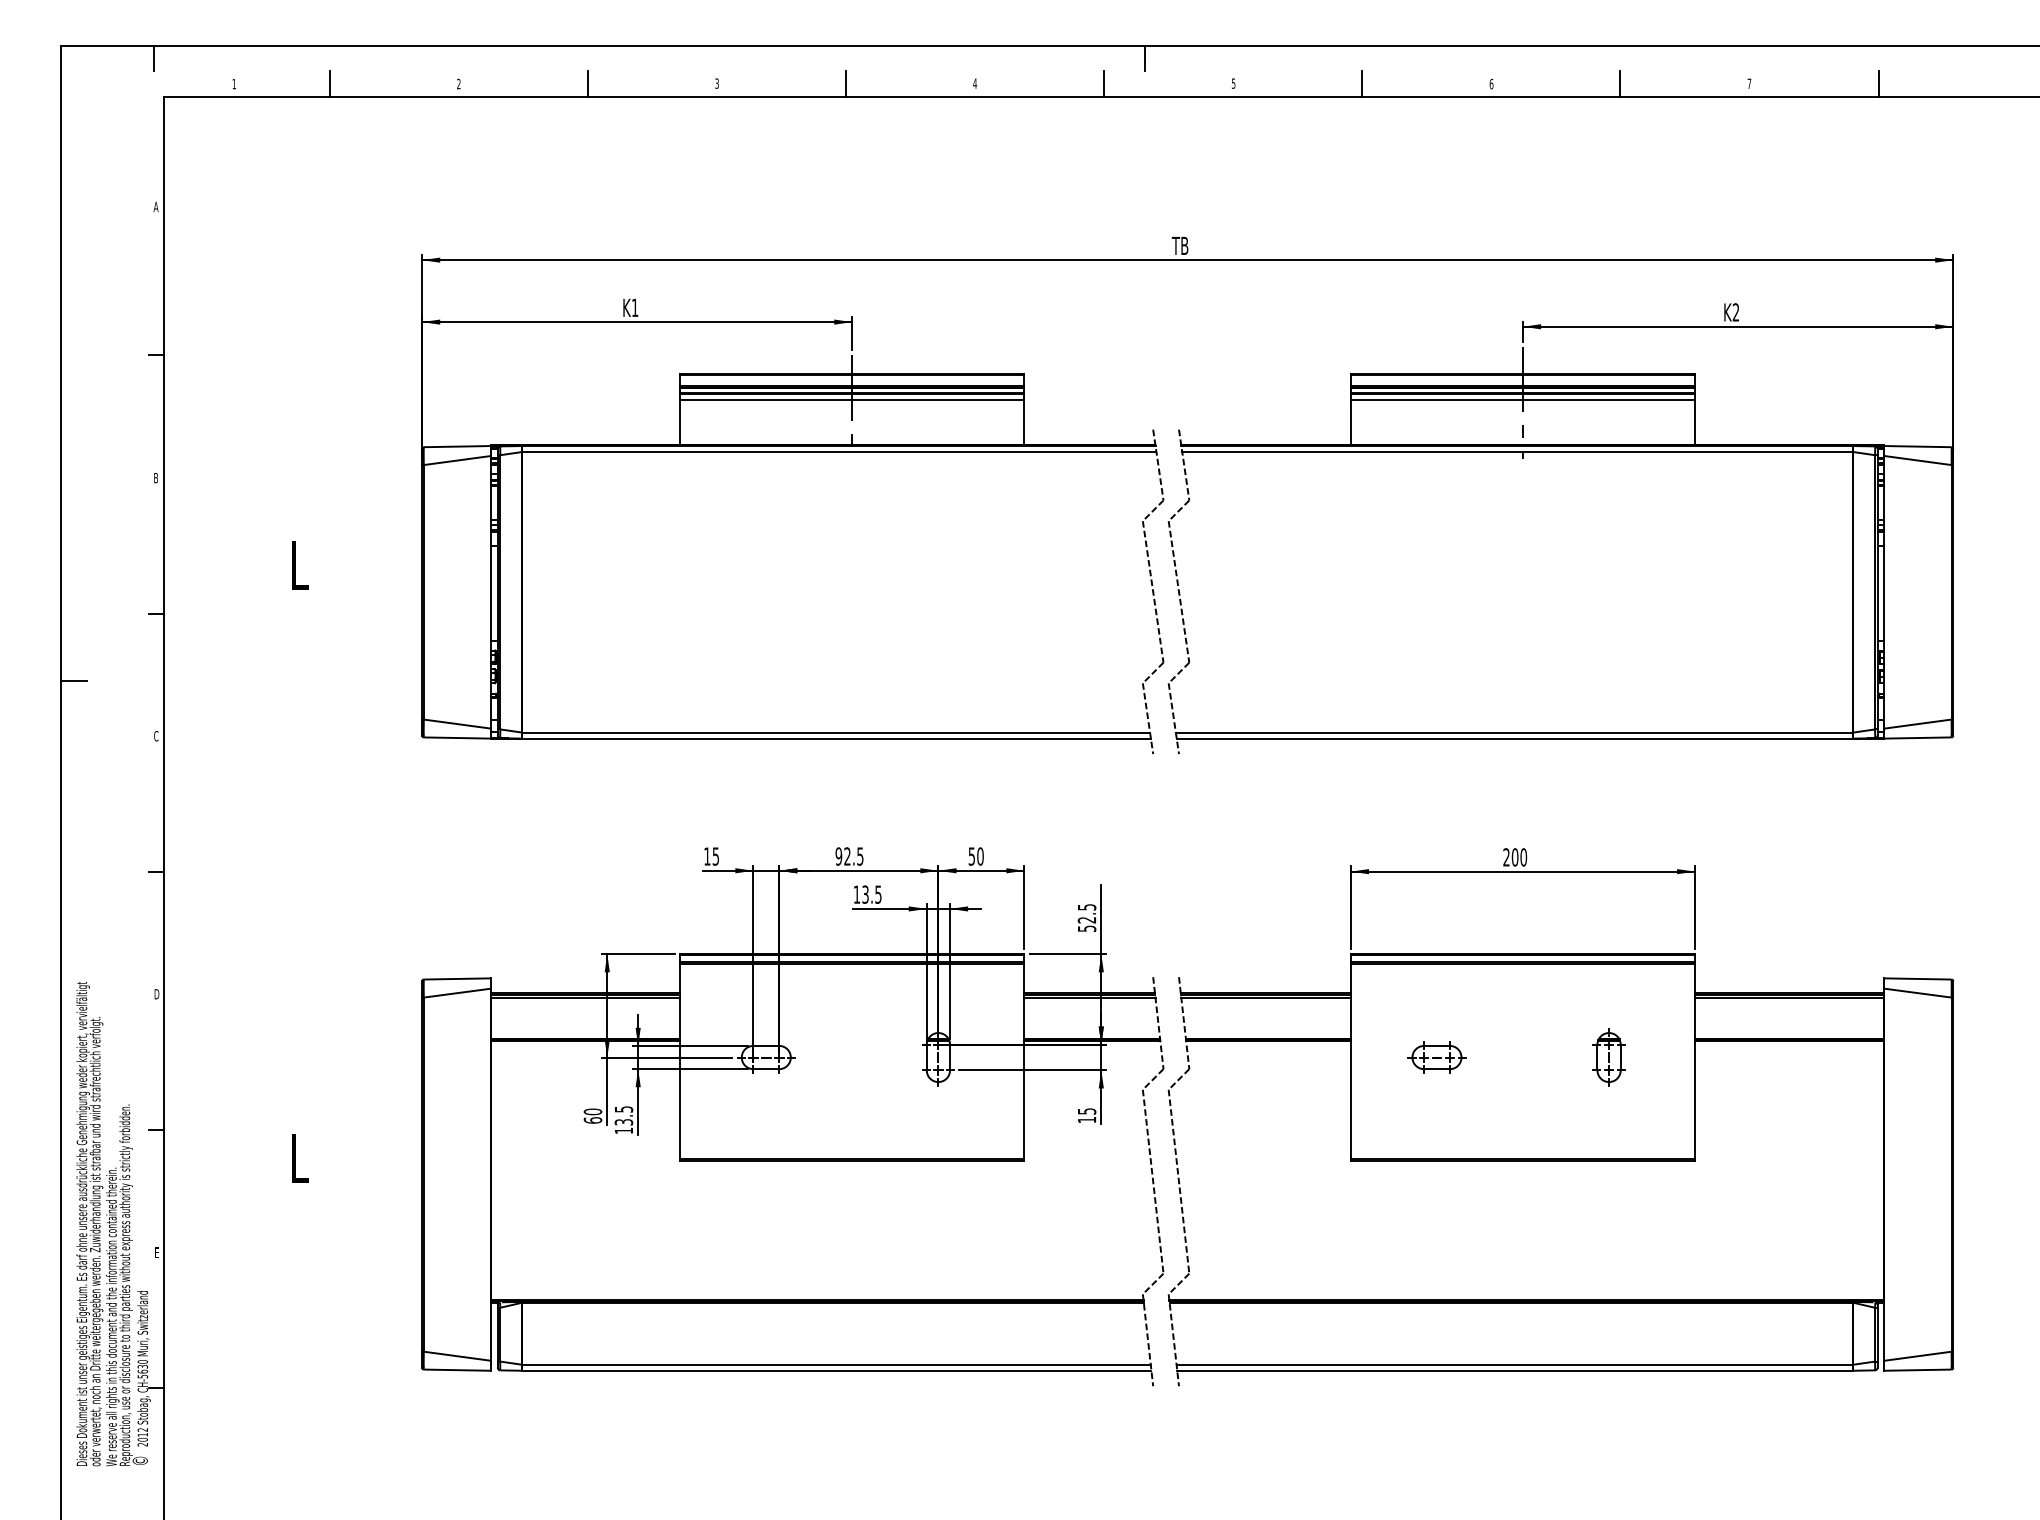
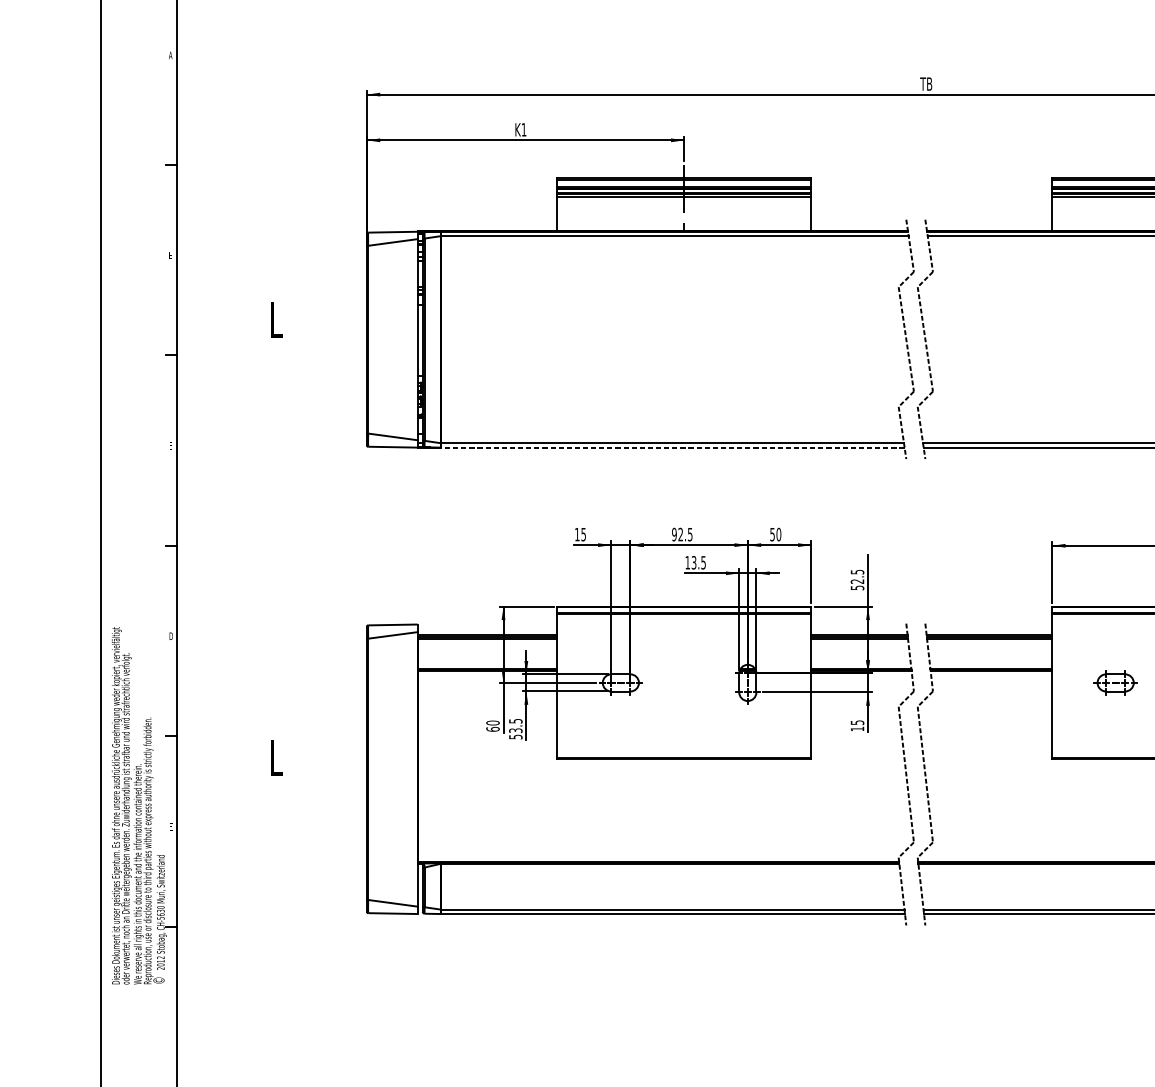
text: (156, 478) -> (170, 255), B -> E
line: (74, 680) -> (110, 404), removed
text: (156, 736) -> (170, 446), C -> E
line: (835, 738) -> (671, 447), solid -> dashed
text: (624, 1130) -> (516, 736), 13.5 -> 53.5

